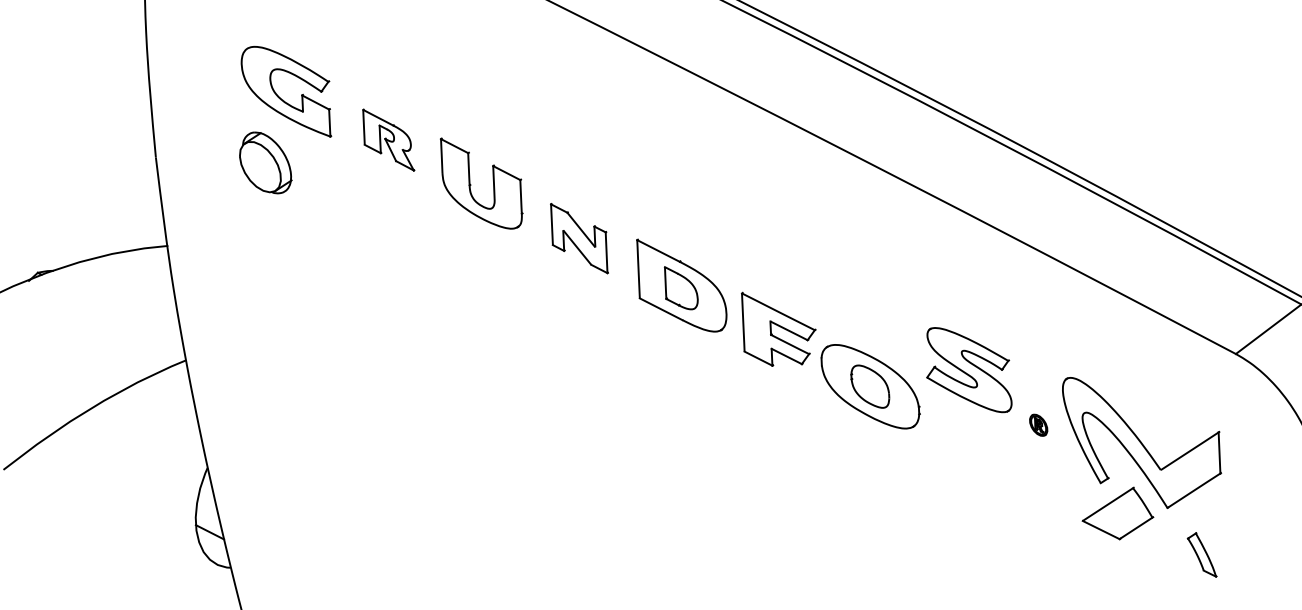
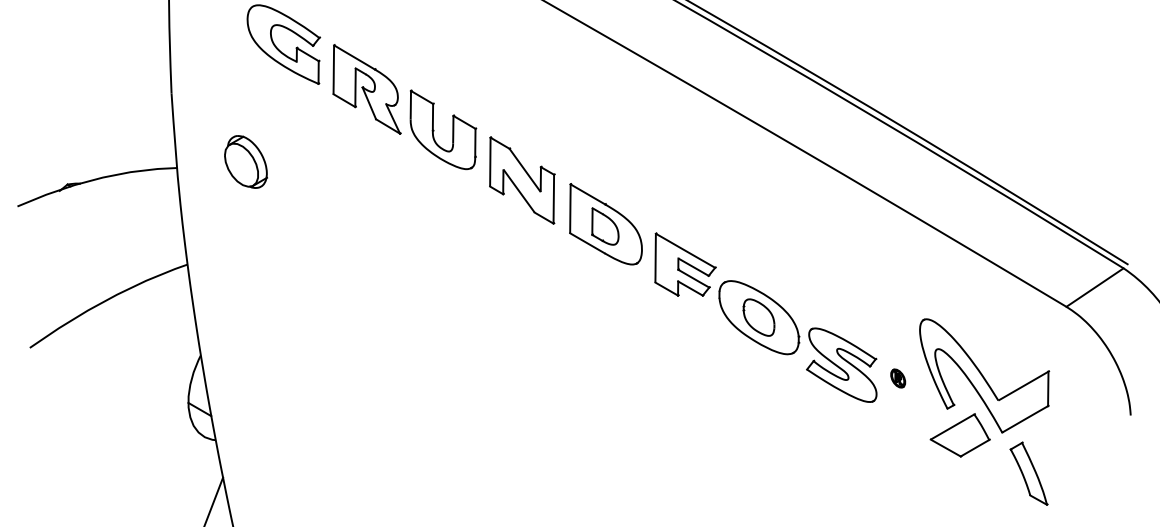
part: (387, 140) -> (366, 89), size x1.67
part: (264, 162) -> (245, 161), moved
part: (579, 238) -> (522, 180), size x1.43
part: (967, 369) -> (841, 364), moved
part: (1039, 425) -> (898, 378), moved
part: (1201, 555) -> (1028, 473), size x1.67

